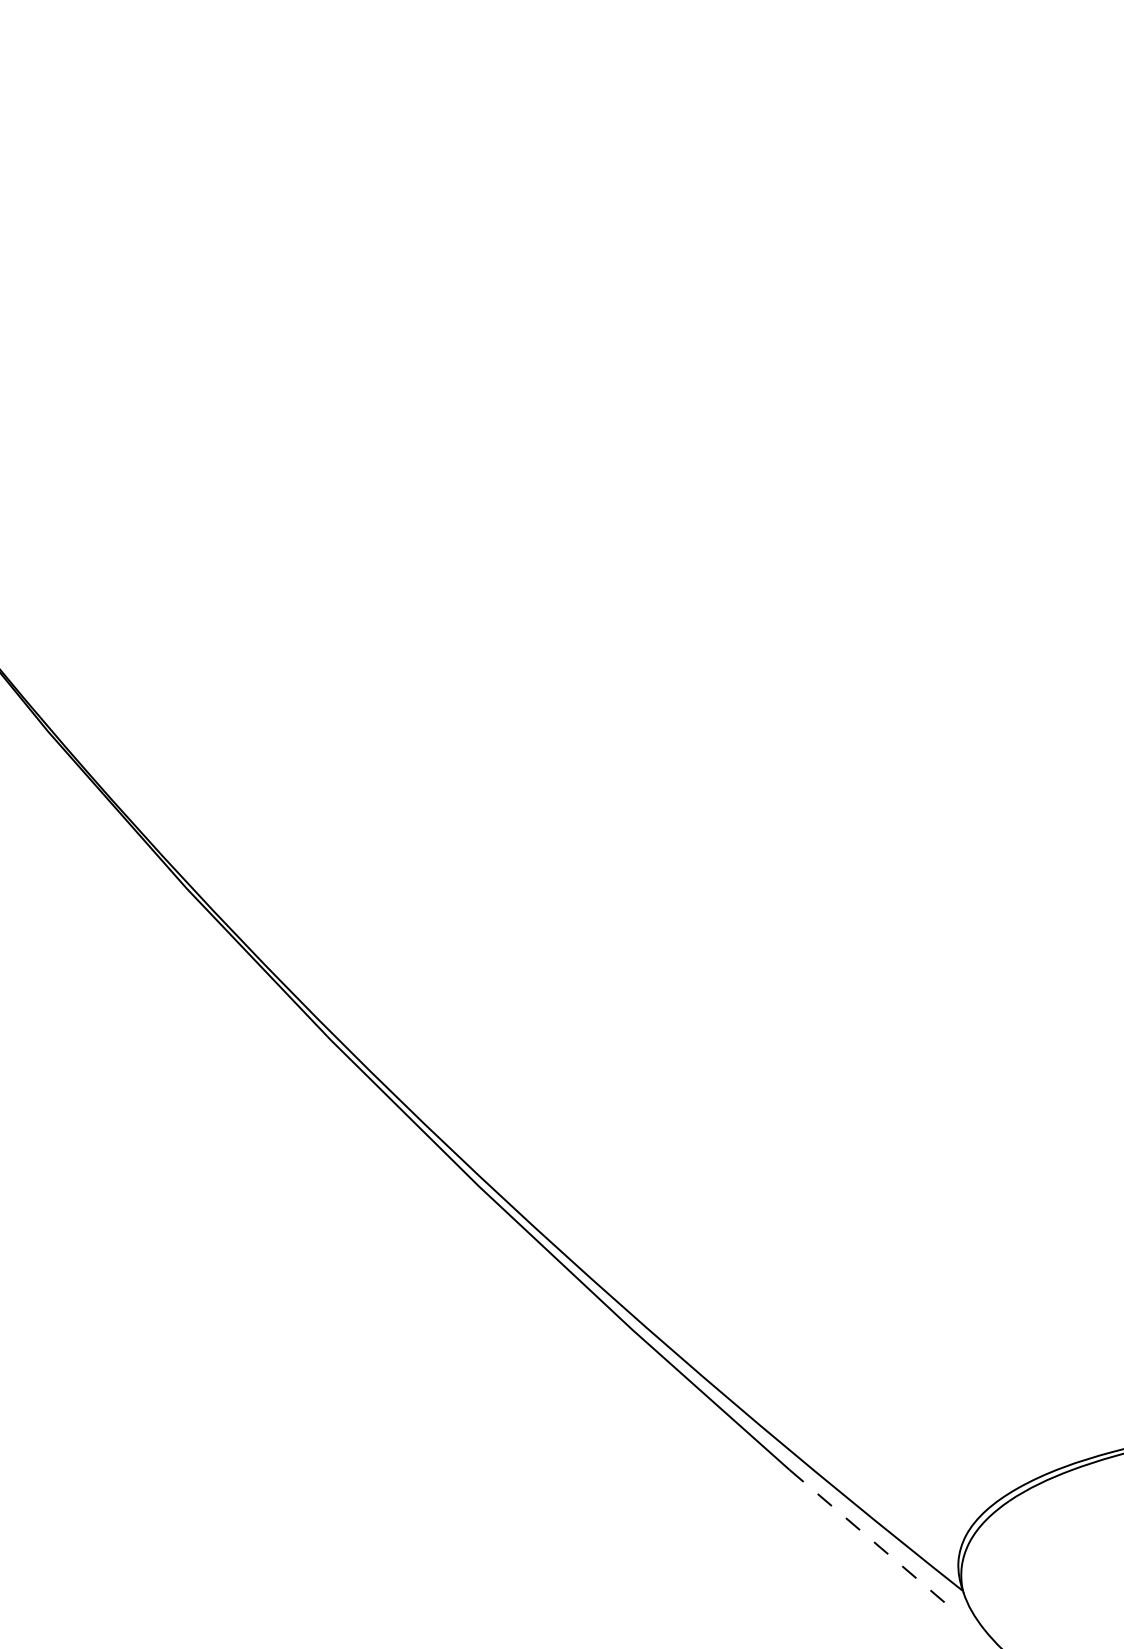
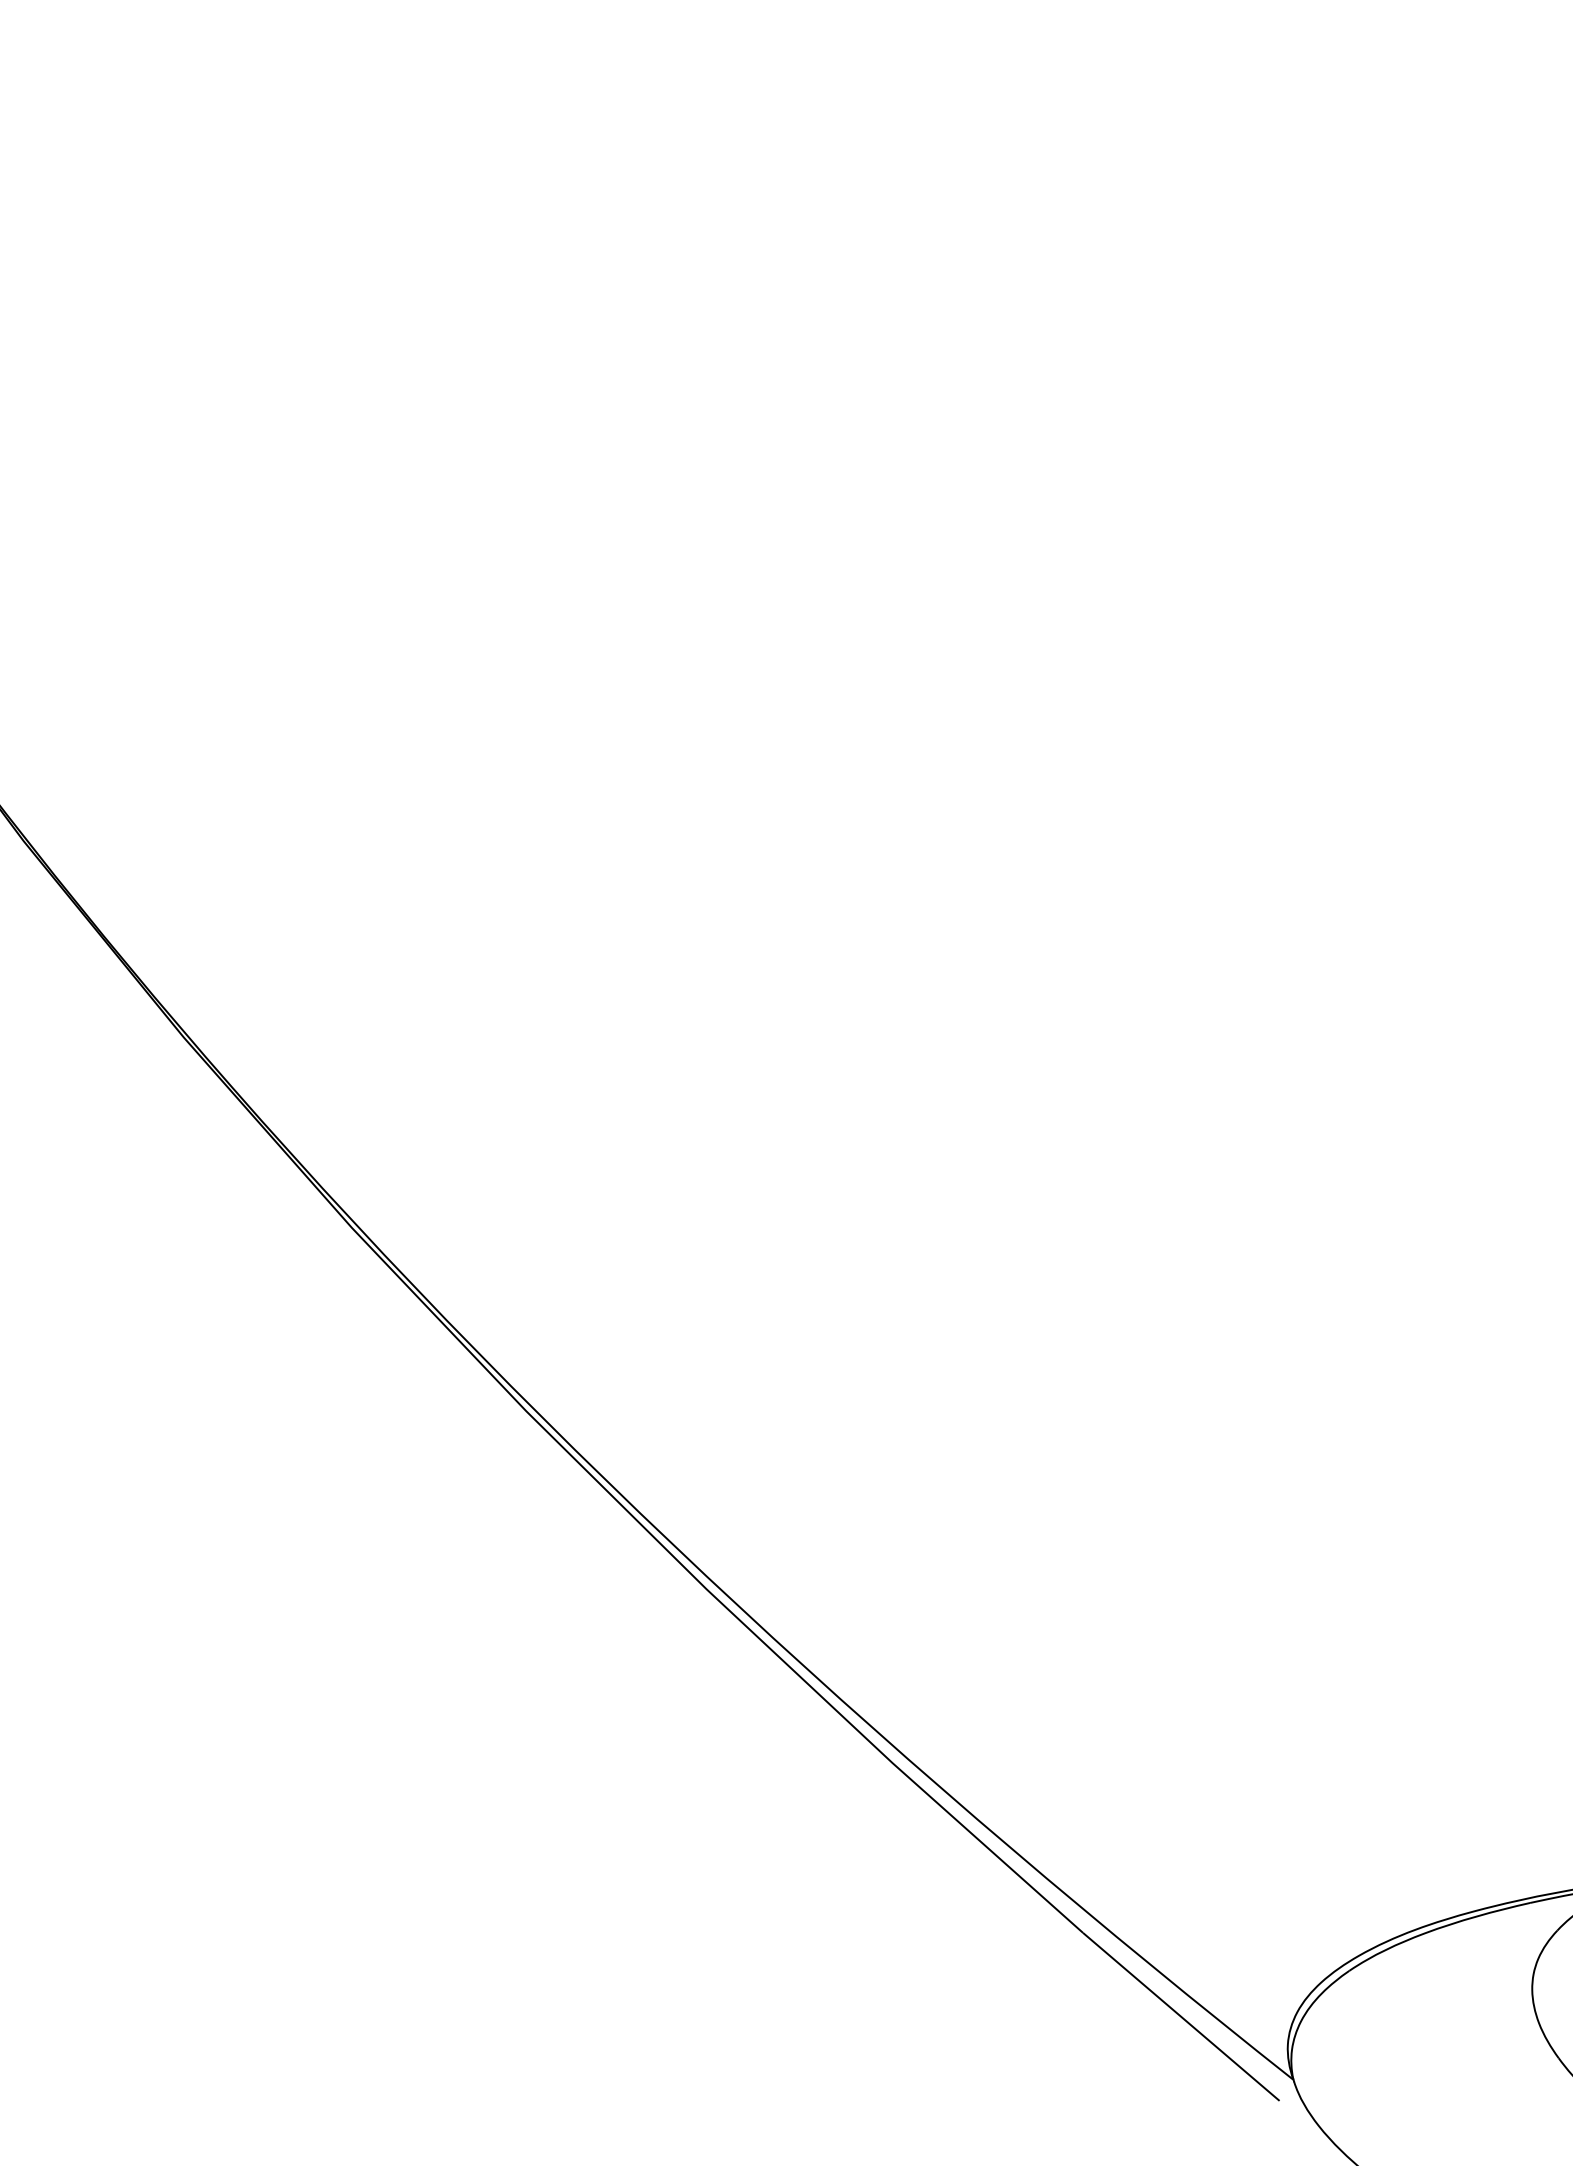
line: (870, 1539) -> (1181, 2017), dashed -> solid

